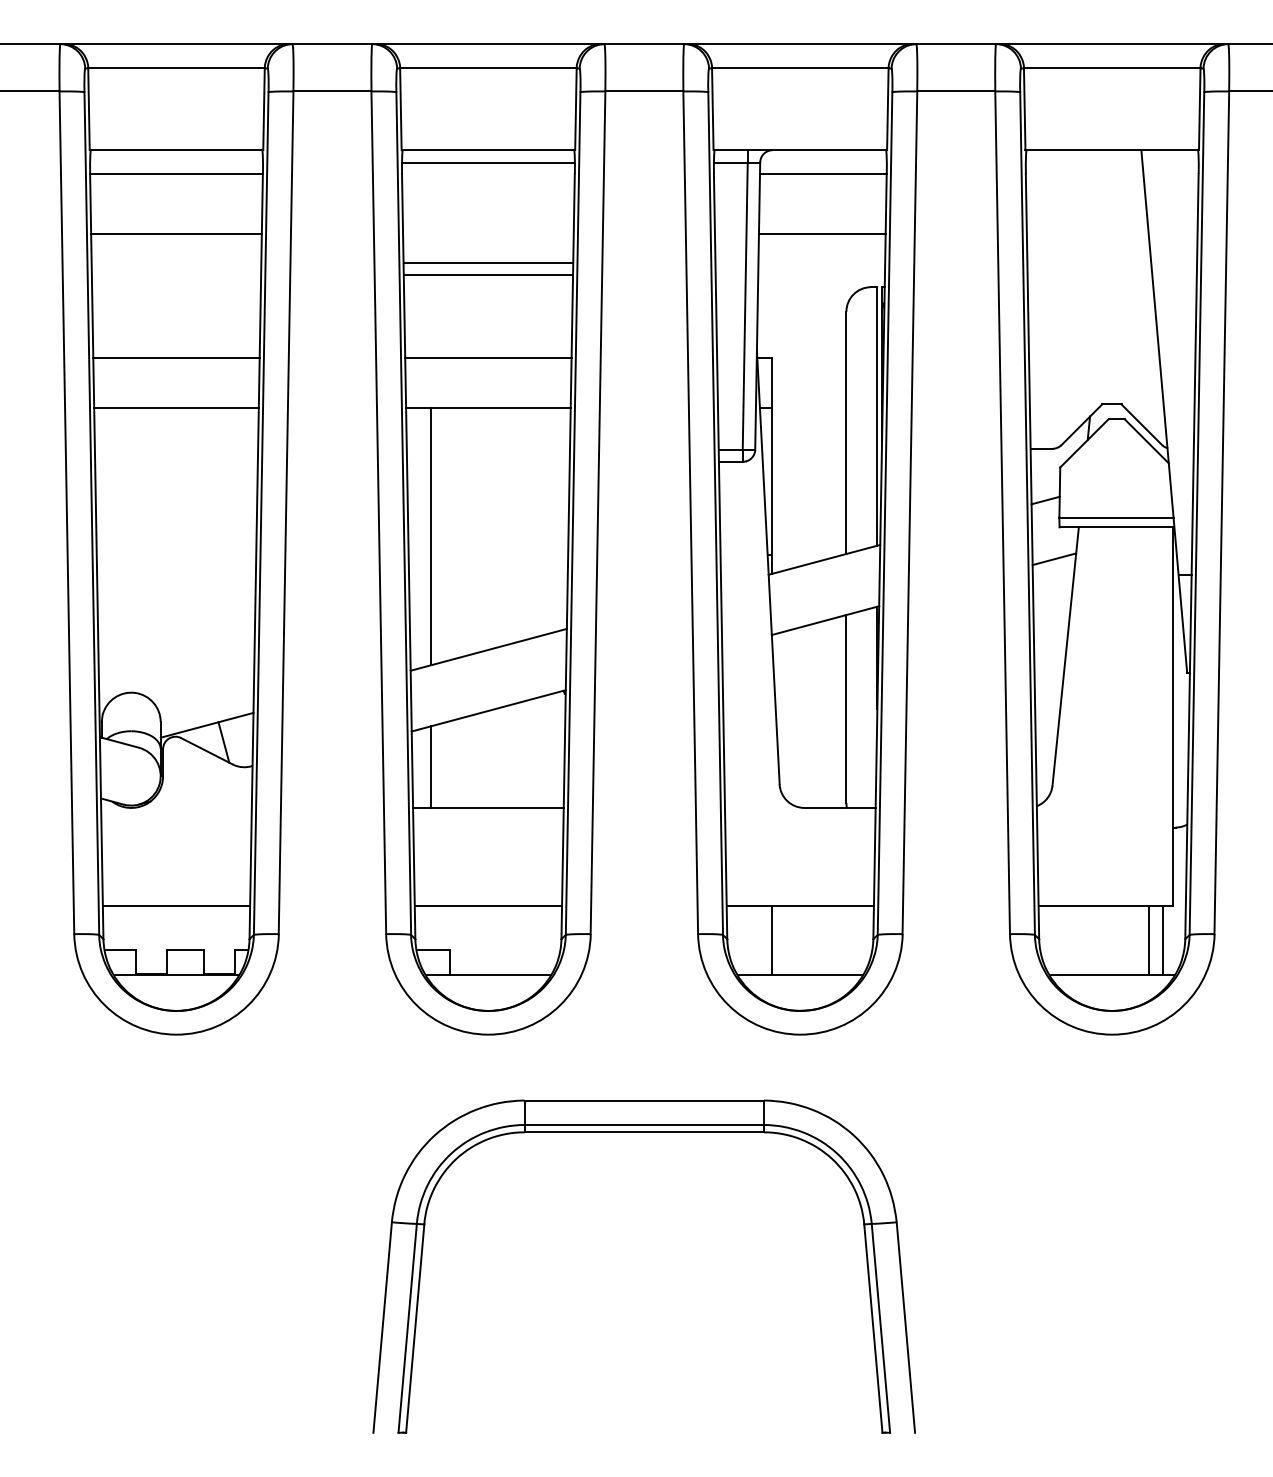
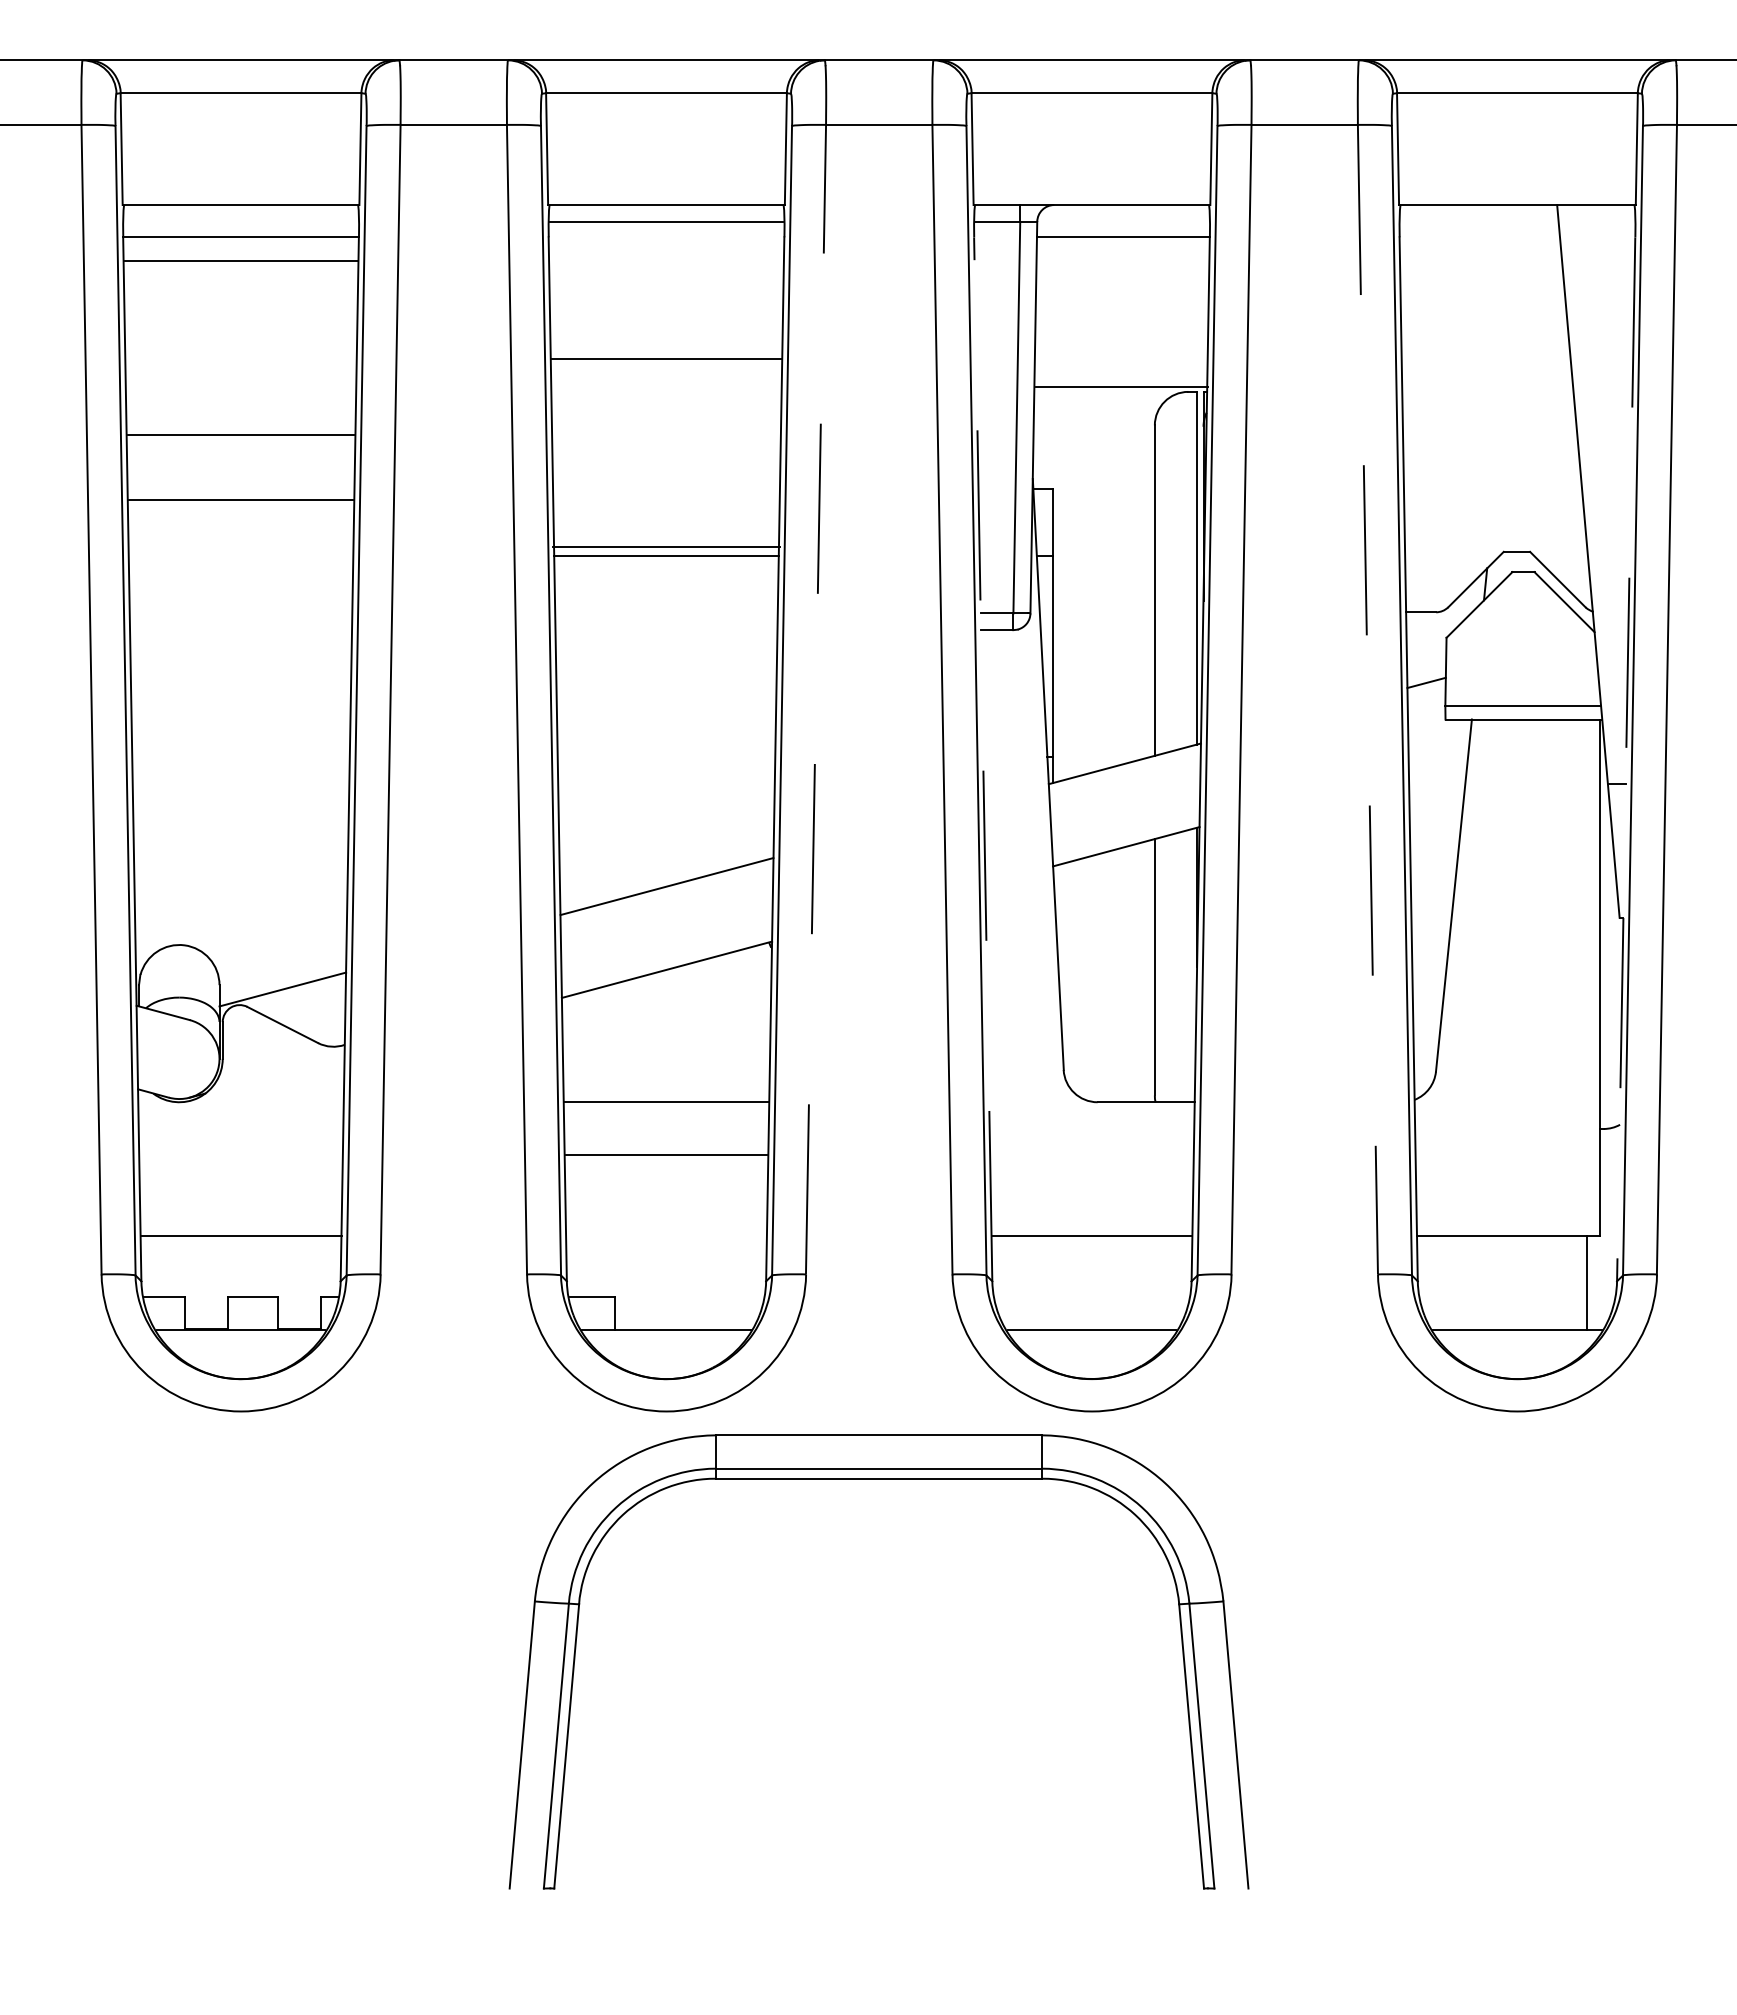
line: (176, 233) -> (240, 260), moved
line: (821, 233) -> (1121, 386), moved
line: (488, 275) -> (666, 375), removed
line: (176, 358) -> (240, 435), moved
line: (488, 358) -> (666, 547), moved
line: (176, 407) -> (240, 500), moved
line: (598, 512) -> (816, 699), solid -> dashed
line: (1002, 512) -> (1367, 699), solid -> dashed
line: (431, 536) -> (588, 731), removed
line: (720, 556) -> (983, 759), solid -> dashed
line: (1192, 556) -> (1626, 759), solid -> dashed
line: (1054, 558) -> (1438, 762), removed
line: (223, 742) -> (305, 1012), removed
line: (431, 767) -> (588, 1046), removed
line: (488, 906) -> (666, 1155), moved
line: (772, 940) -> (1053, 1282), removed
line: (1148, 940) -> (1567, 1282), removed
part: (643, 1132) -> (878, 1479), moved

